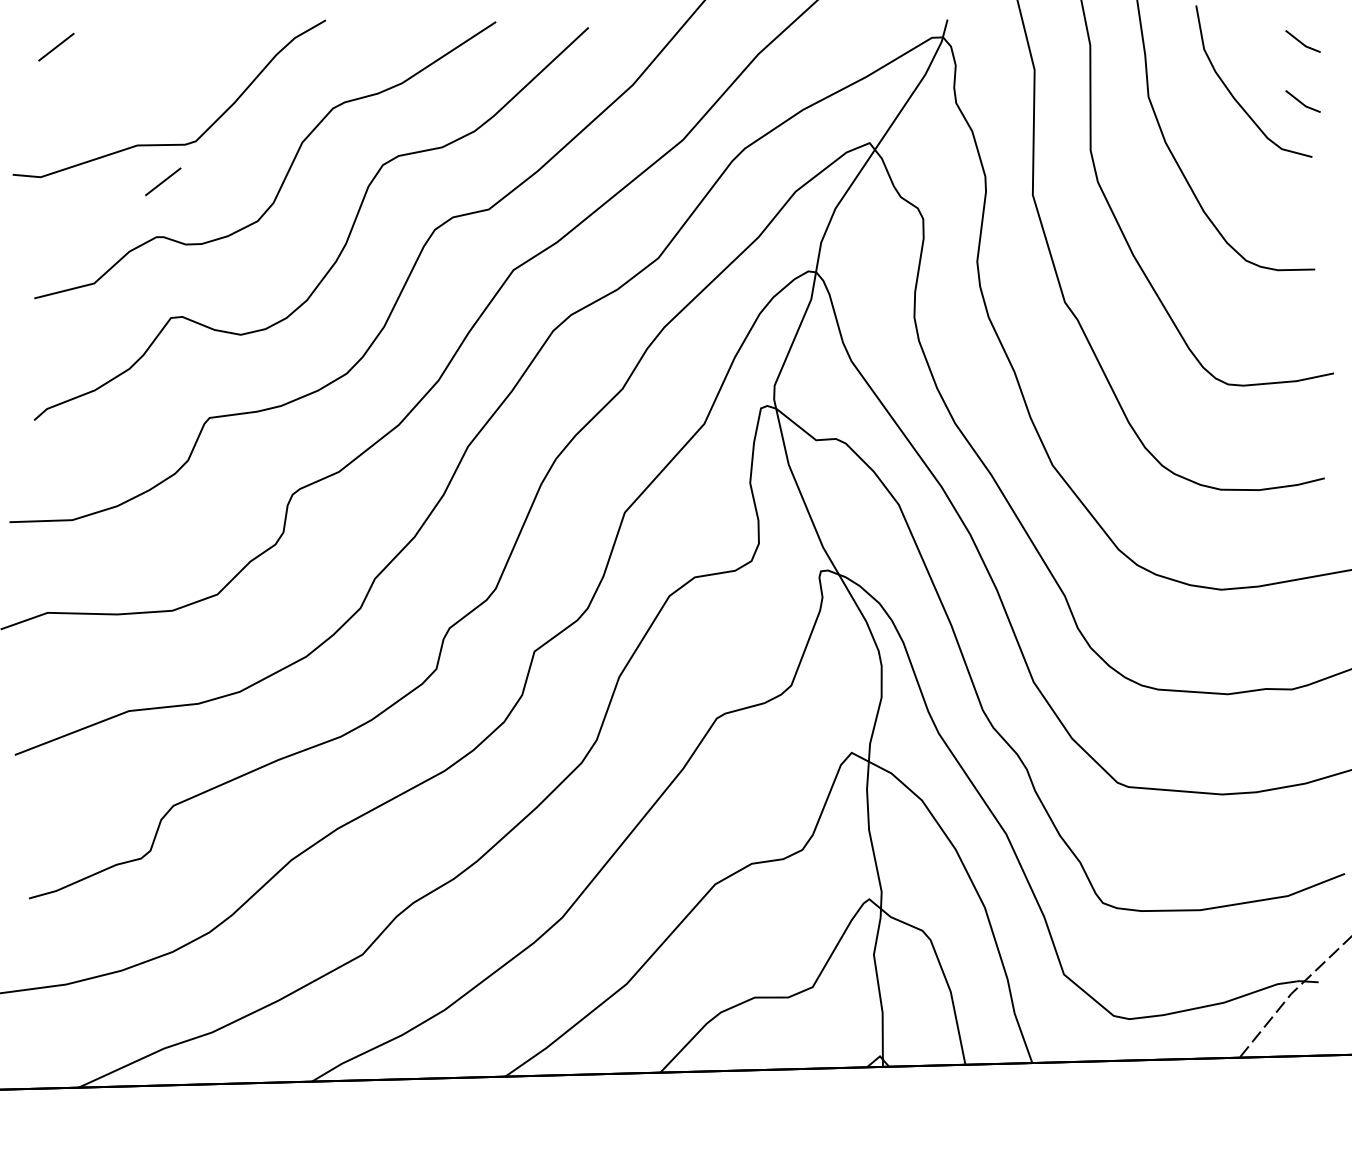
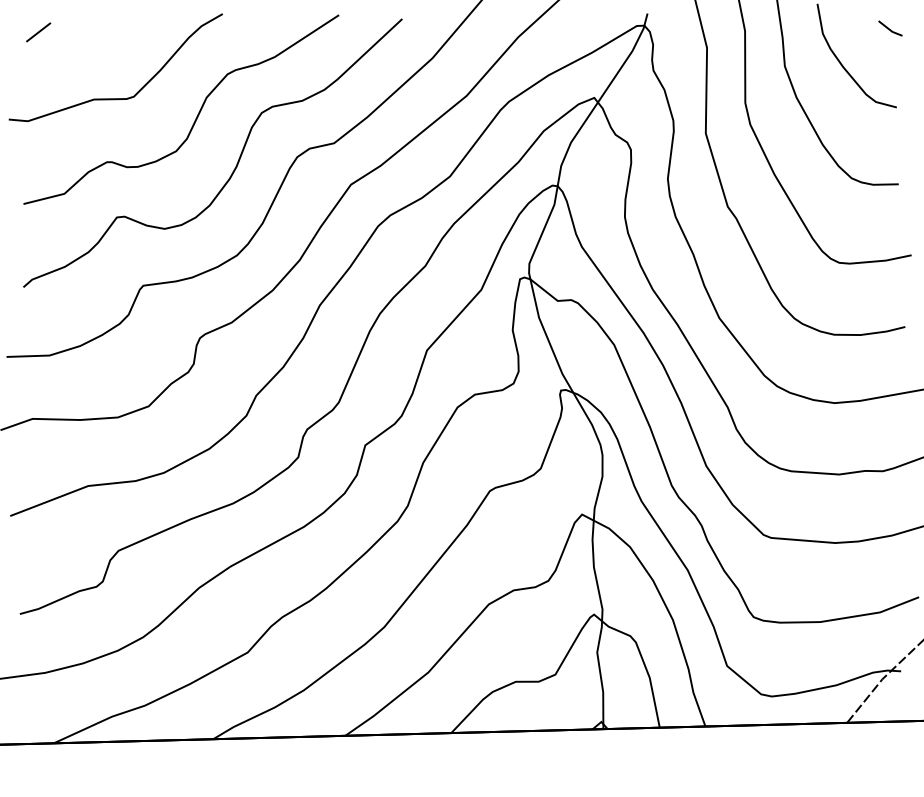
line: (1301, 101) -> (889, 69), removed
line: (163, 182) -> (111, 124), removed

